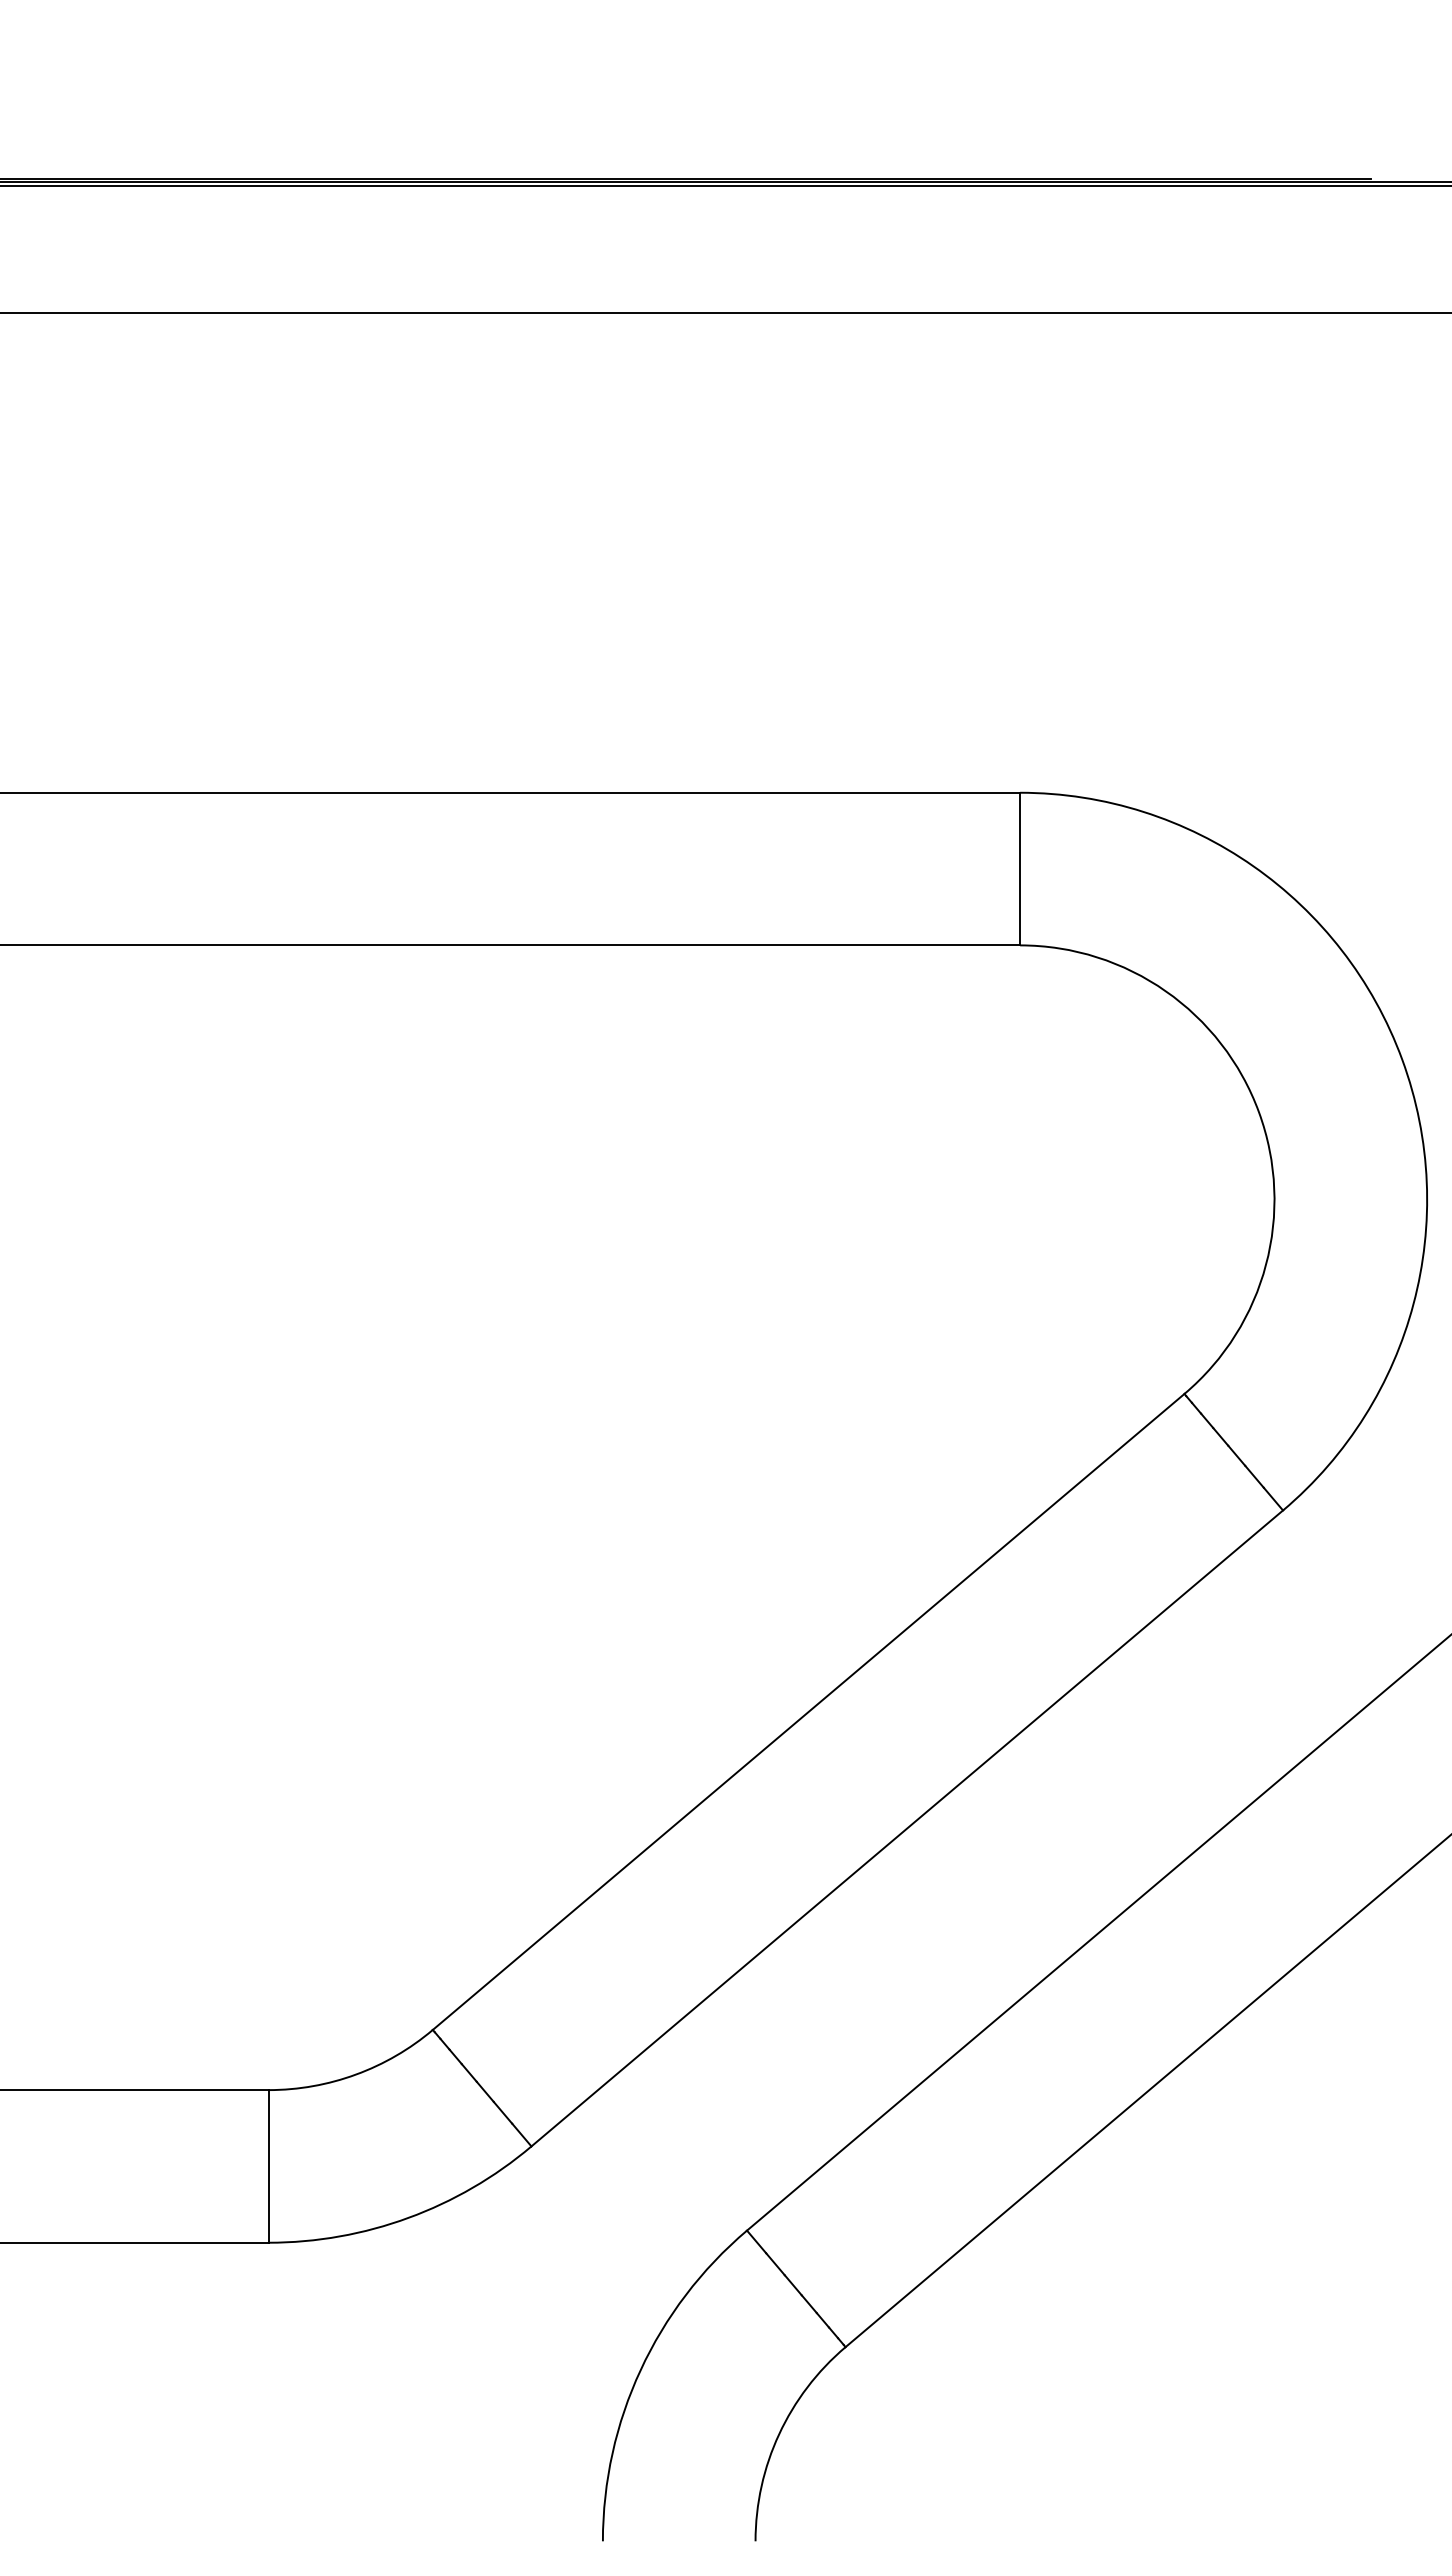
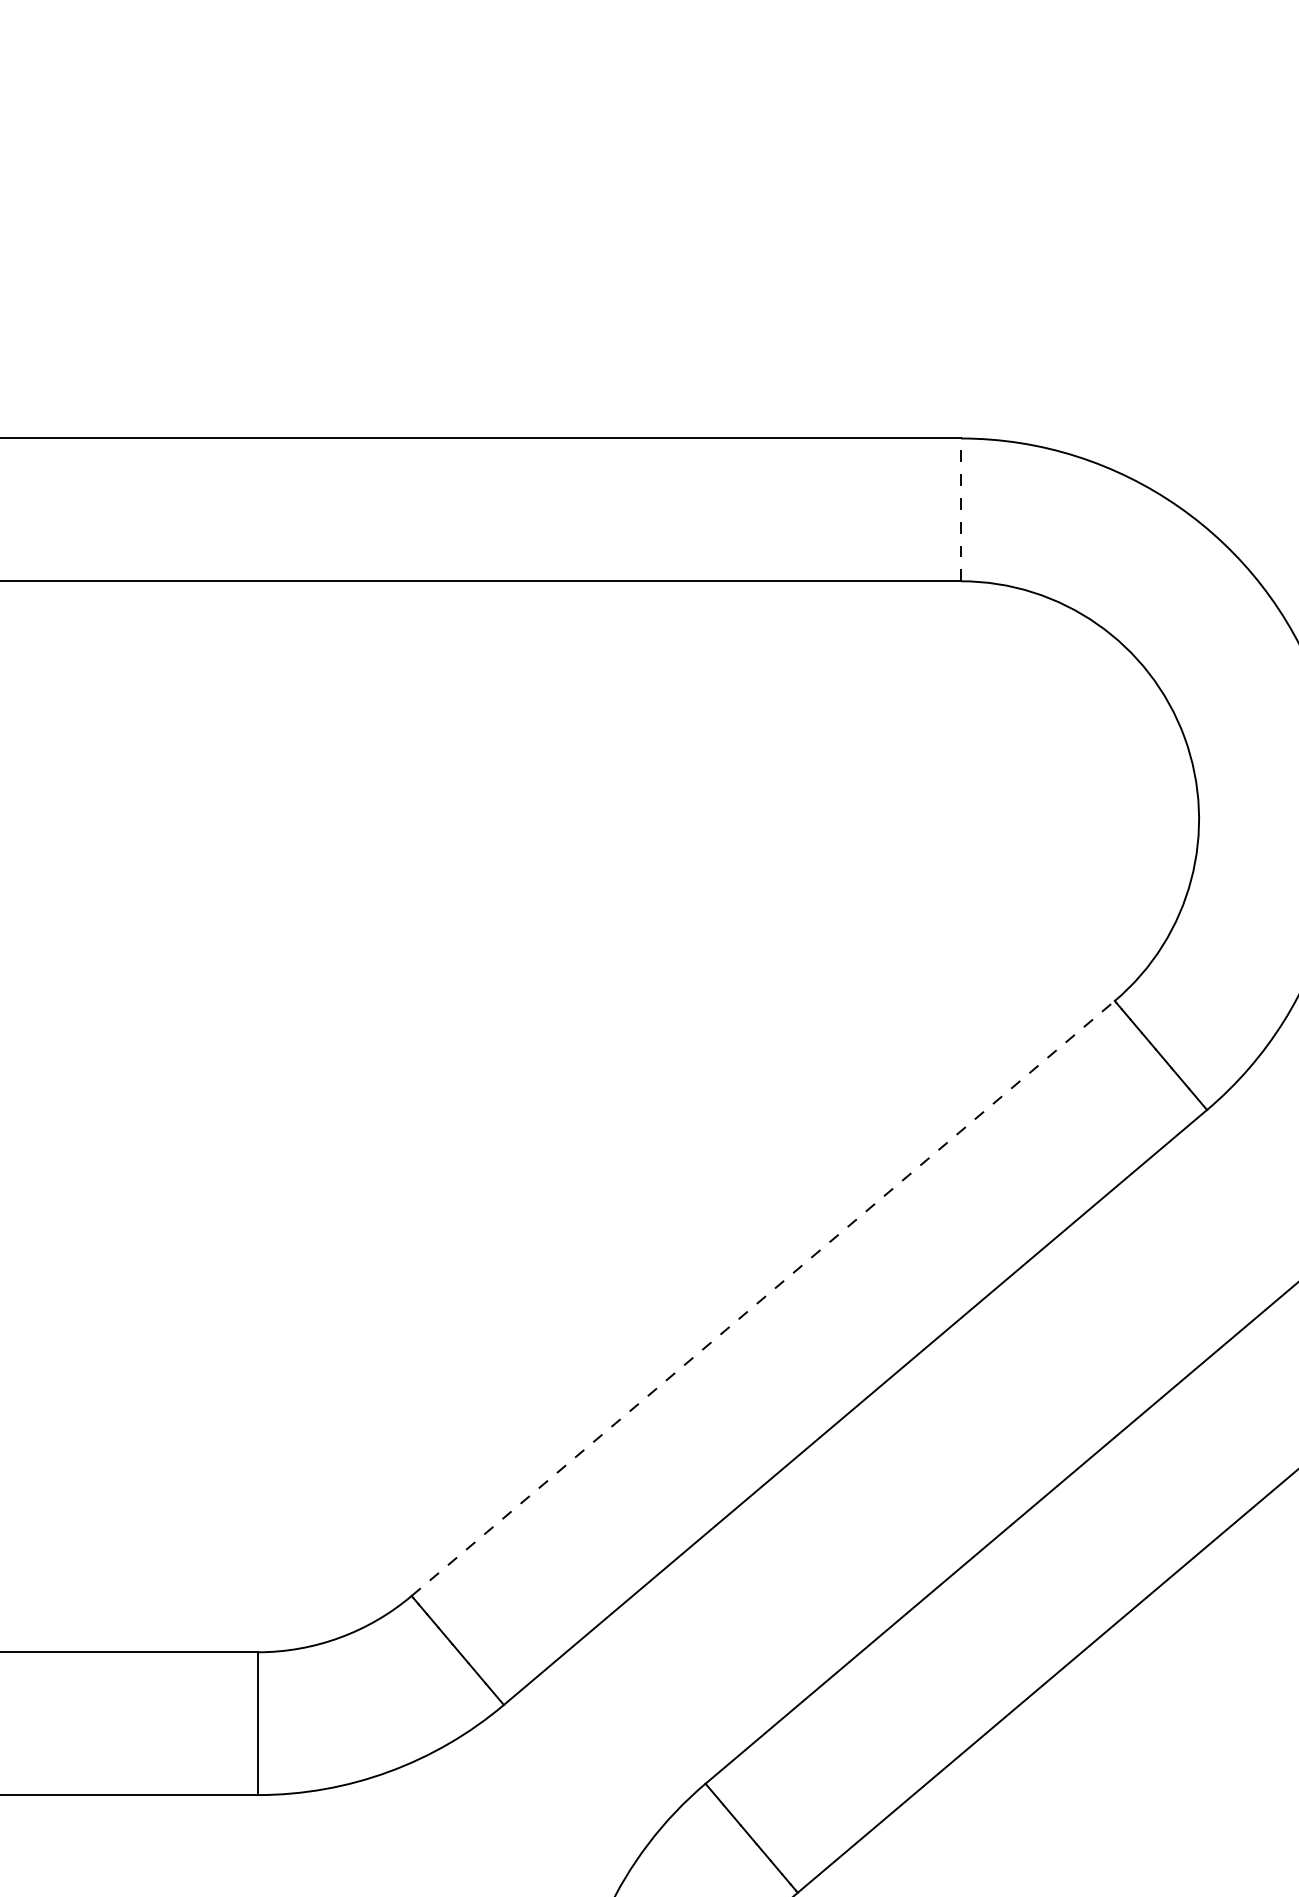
line: (1020, 868) -> (961, 509), solid -> dashed
line: (809, 1711) -> (764, 1298), solid -> dashed

